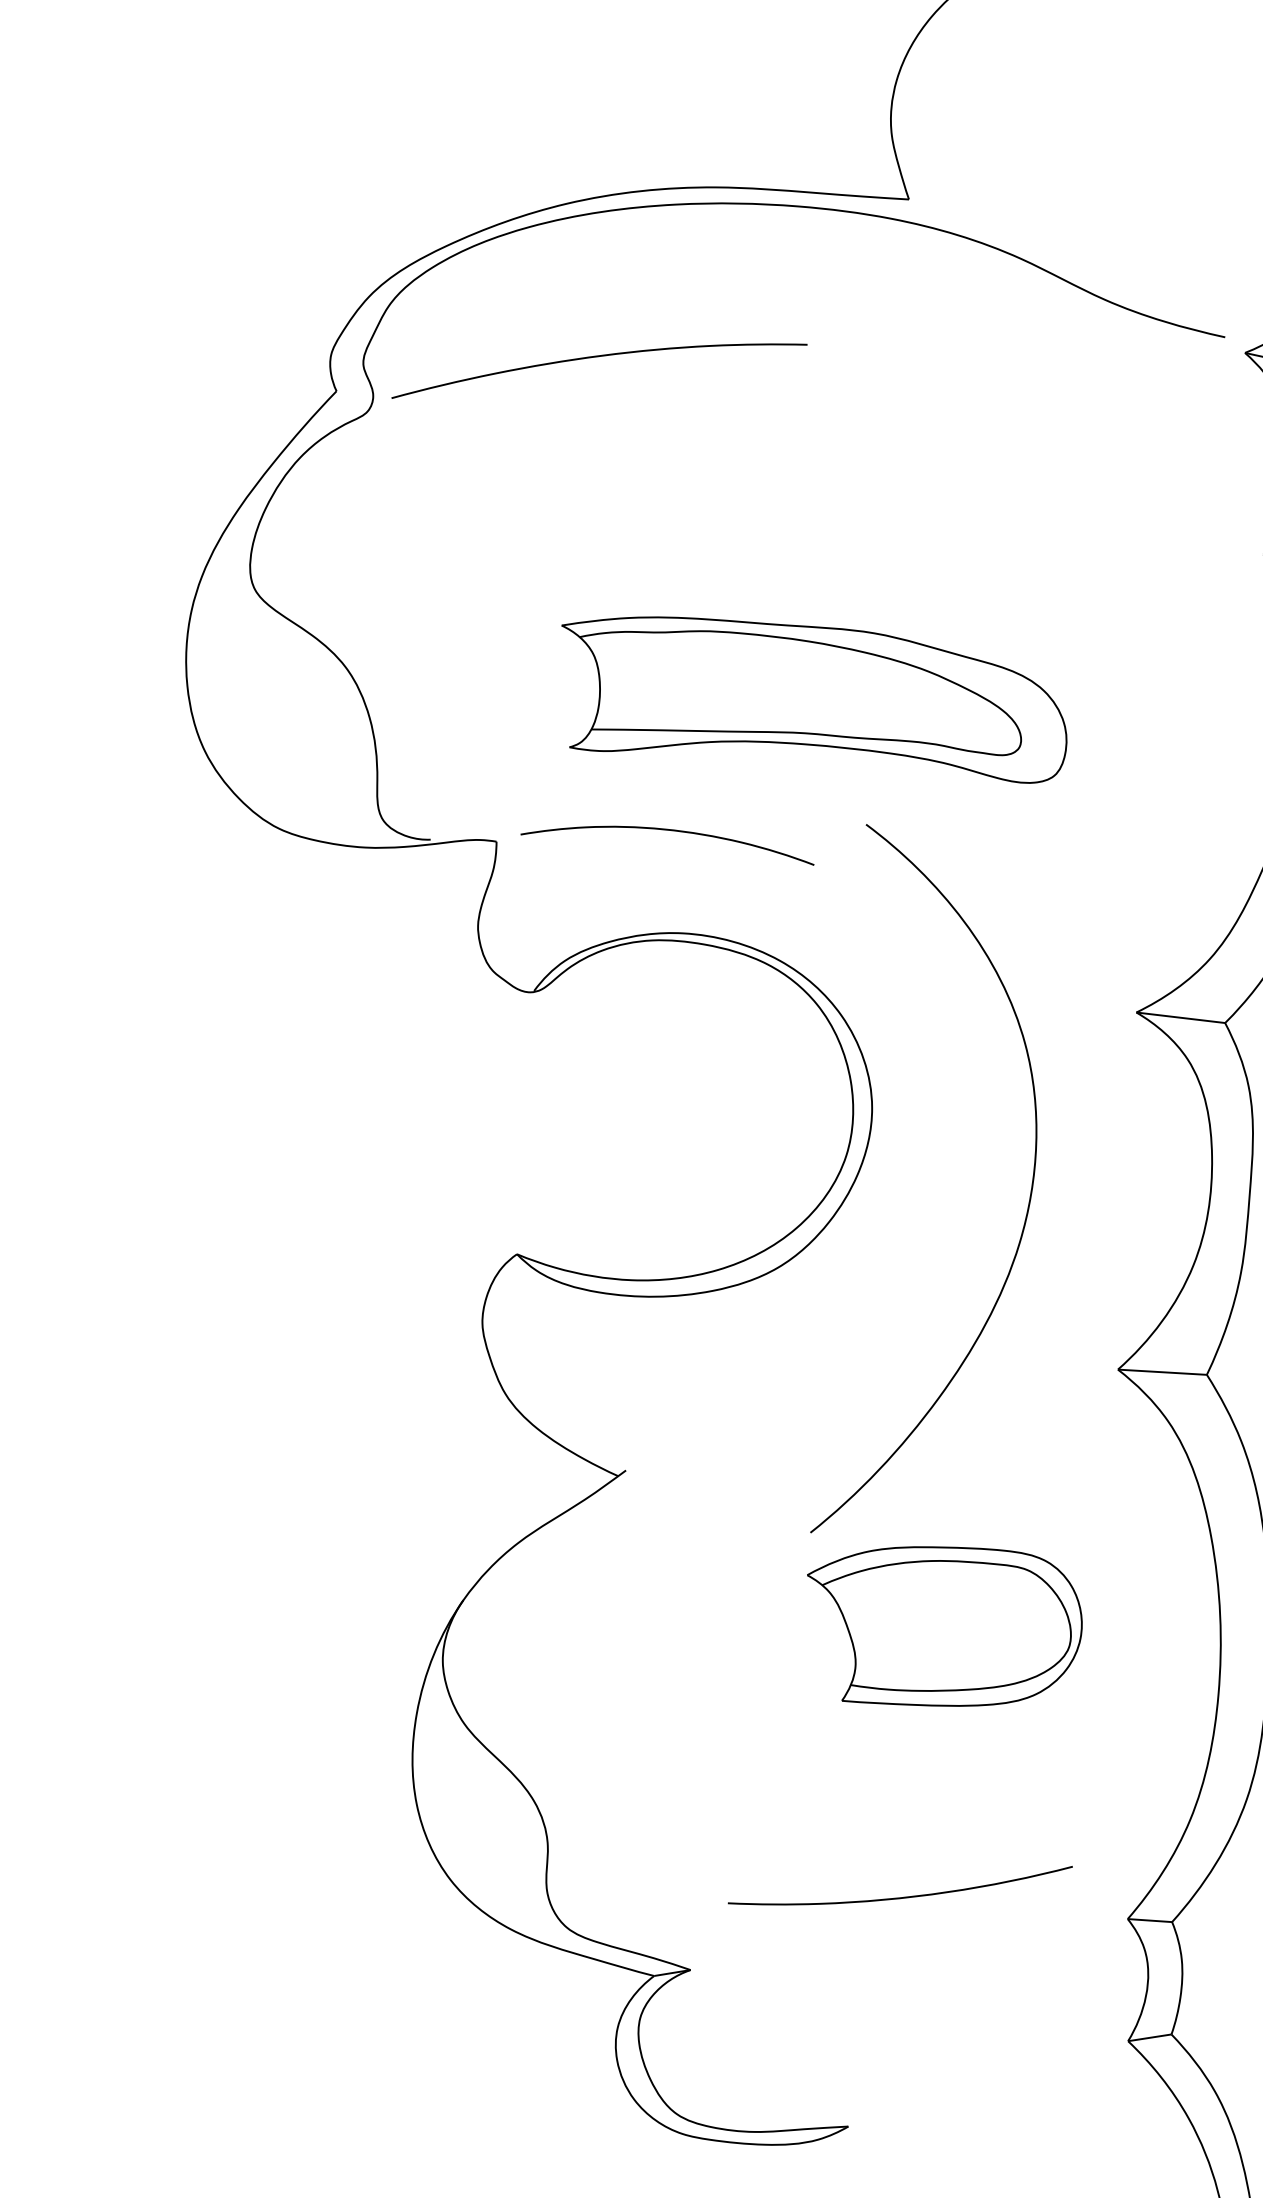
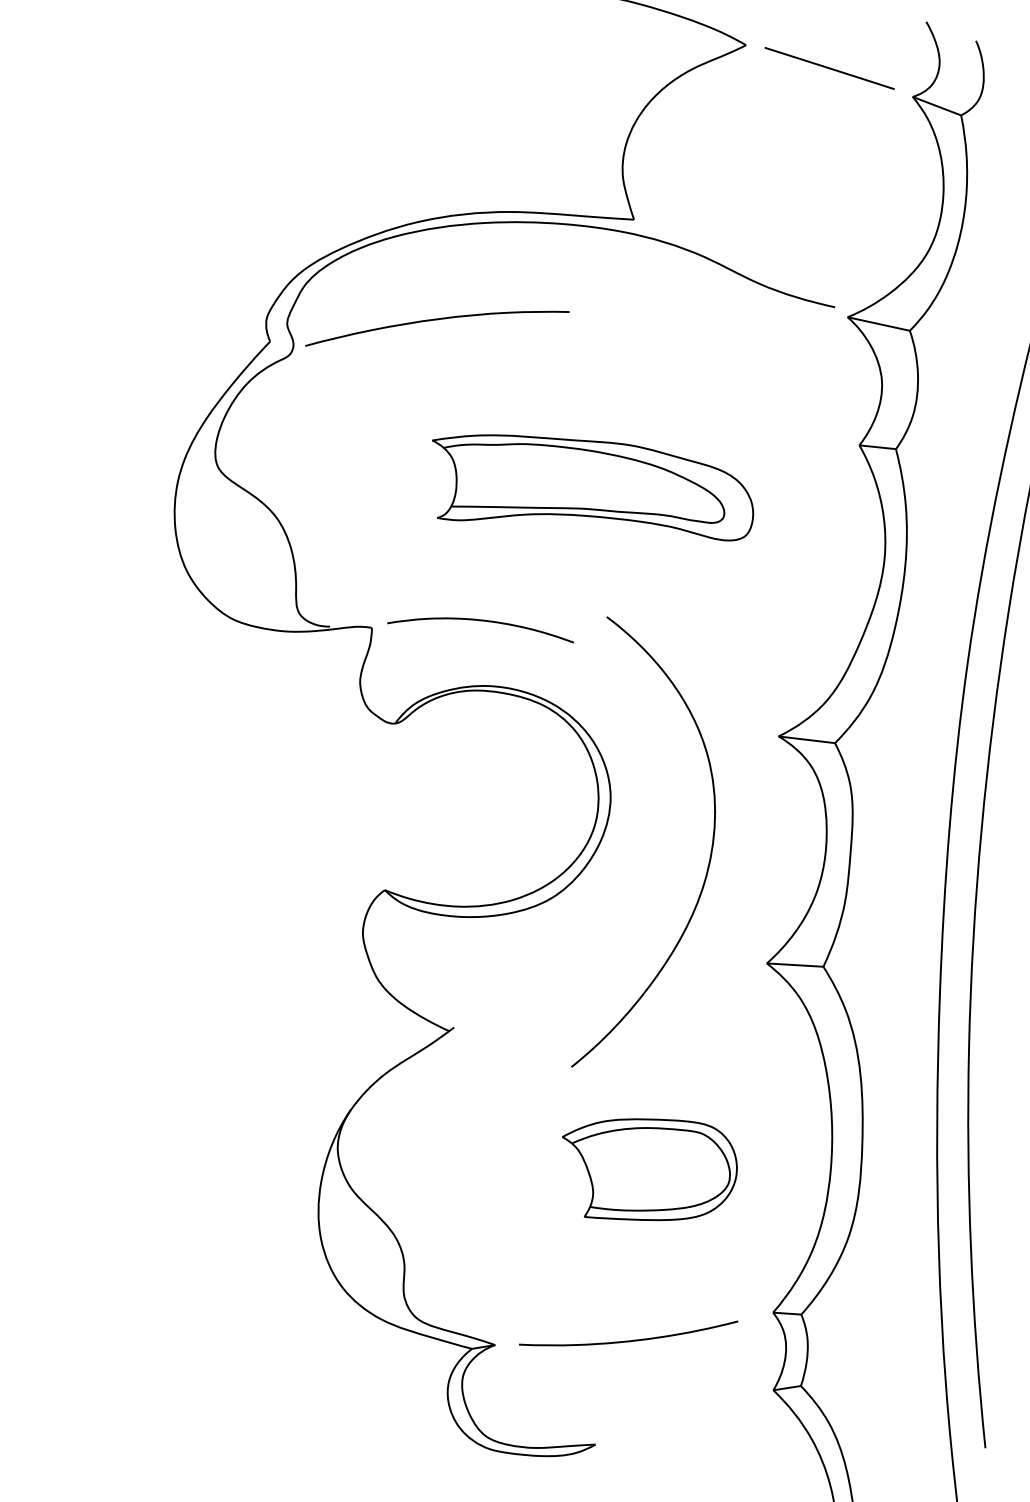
part: (815, 699) -> (593, 487), moved
part: (944, 1626) -> (649, 1169), moved
curve: (900, 1896) -> (628, 1340), moved

